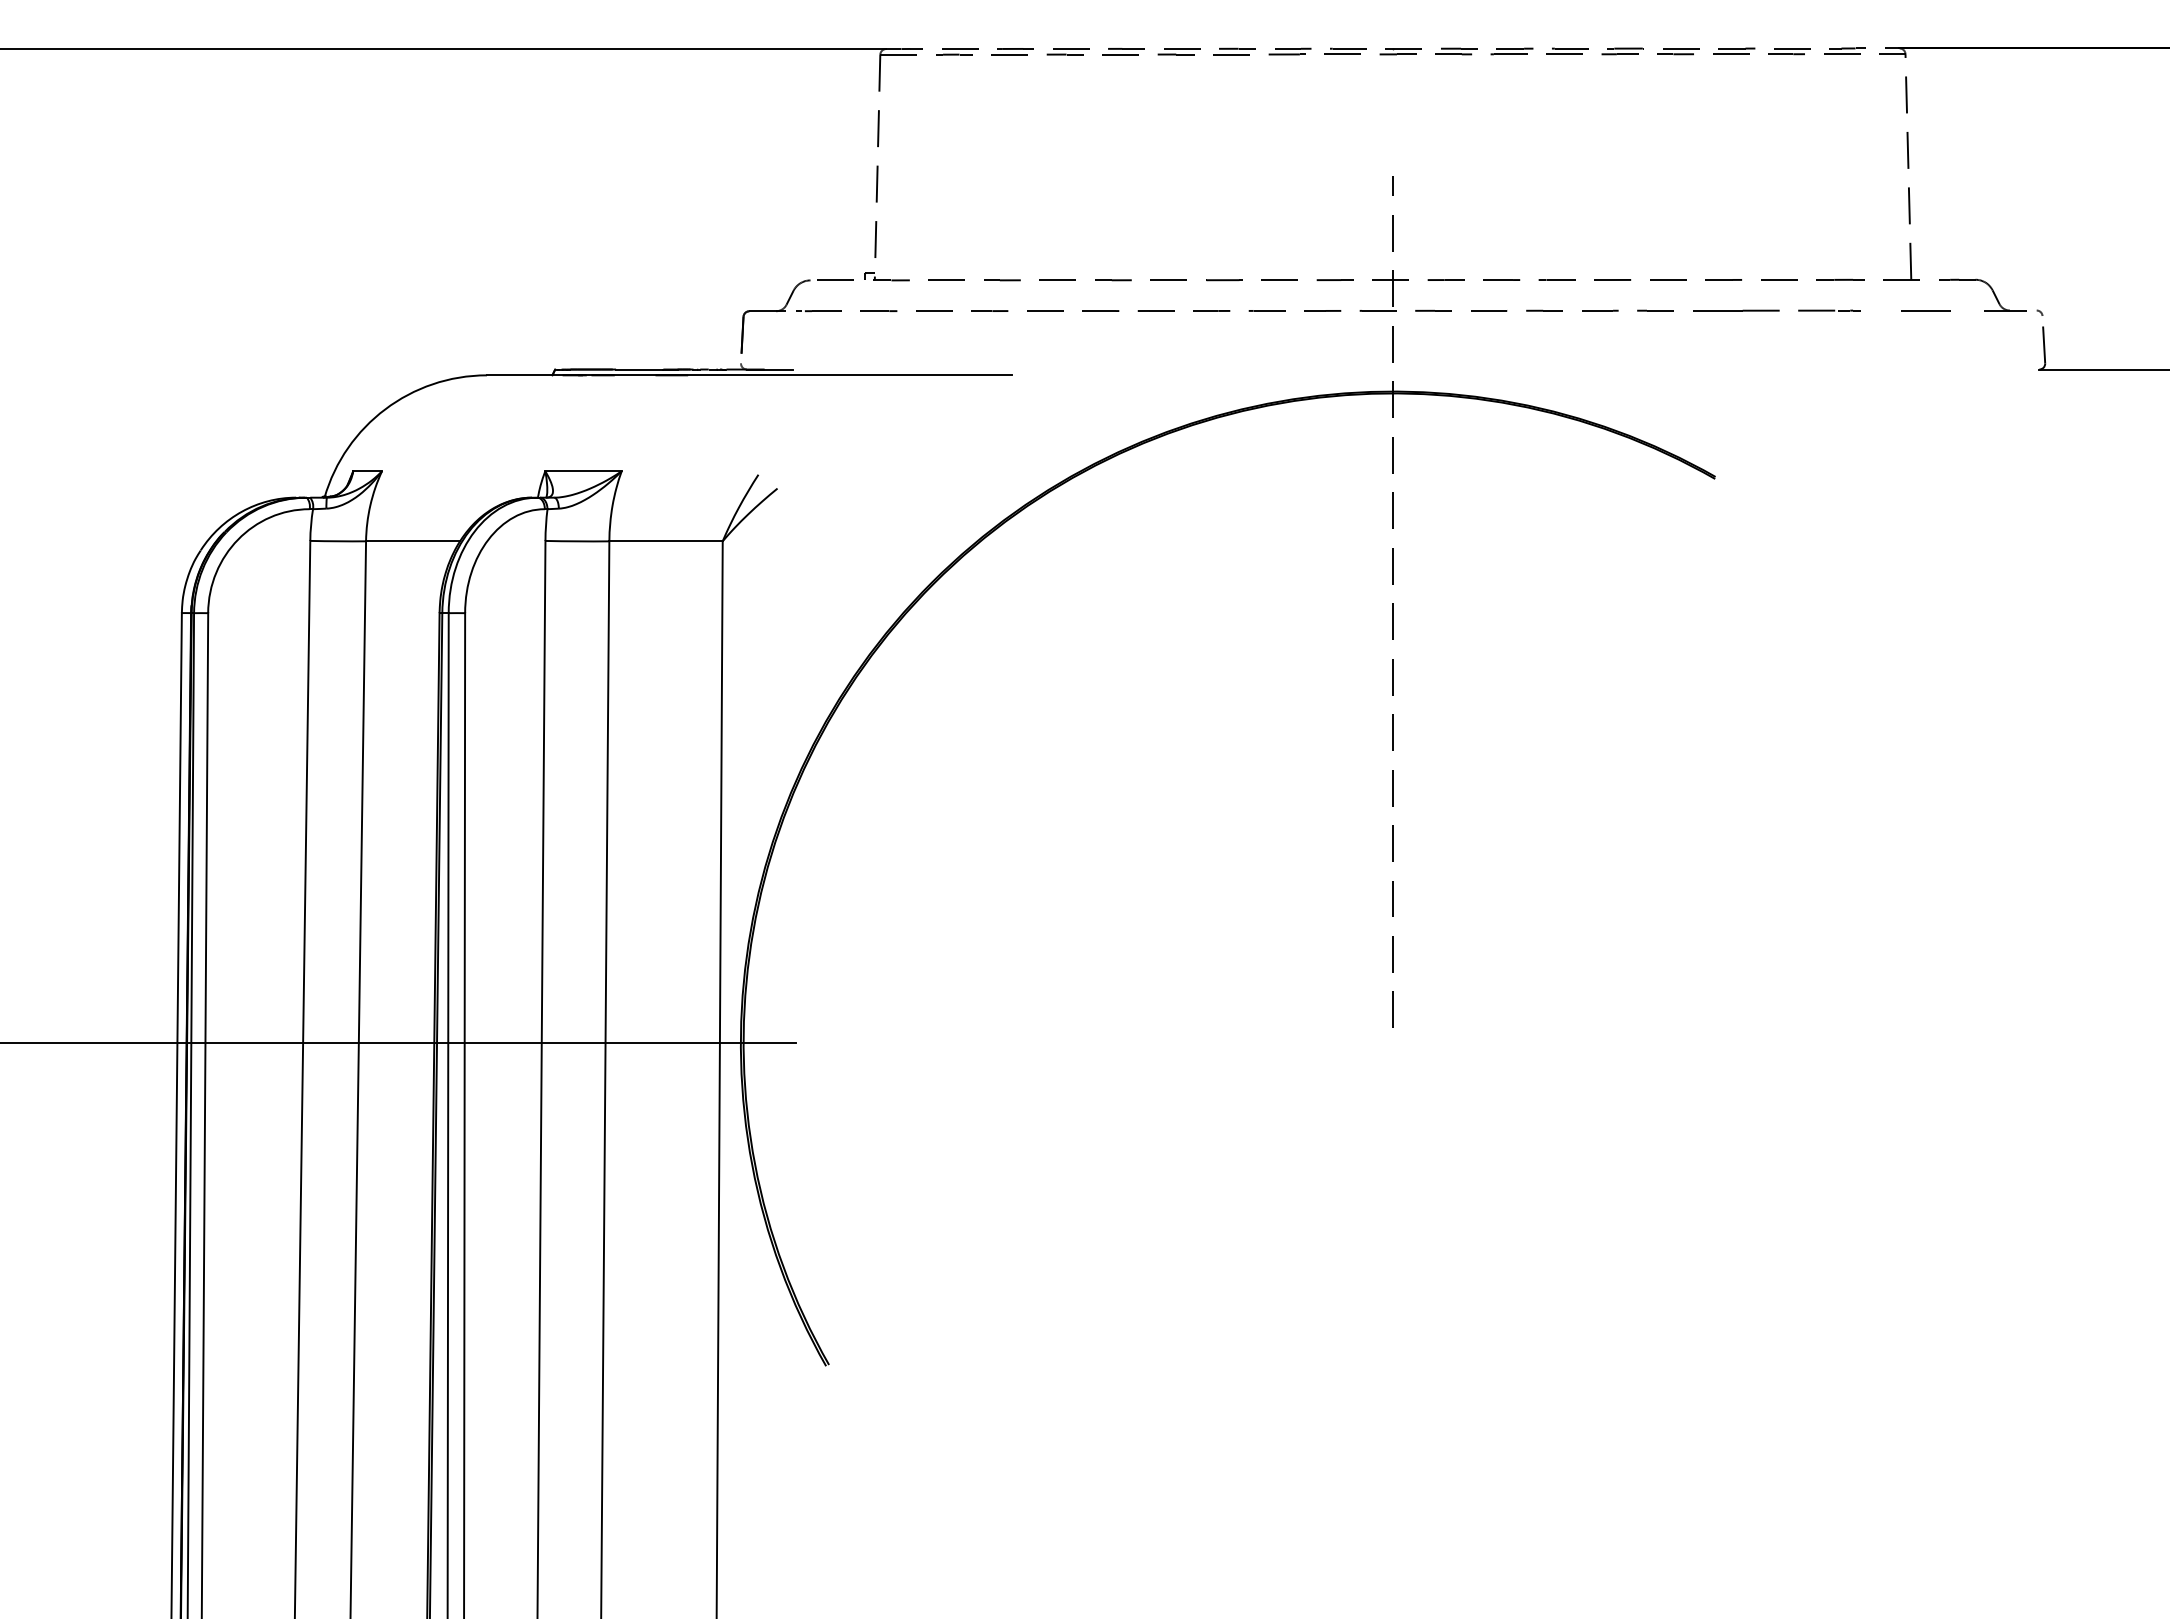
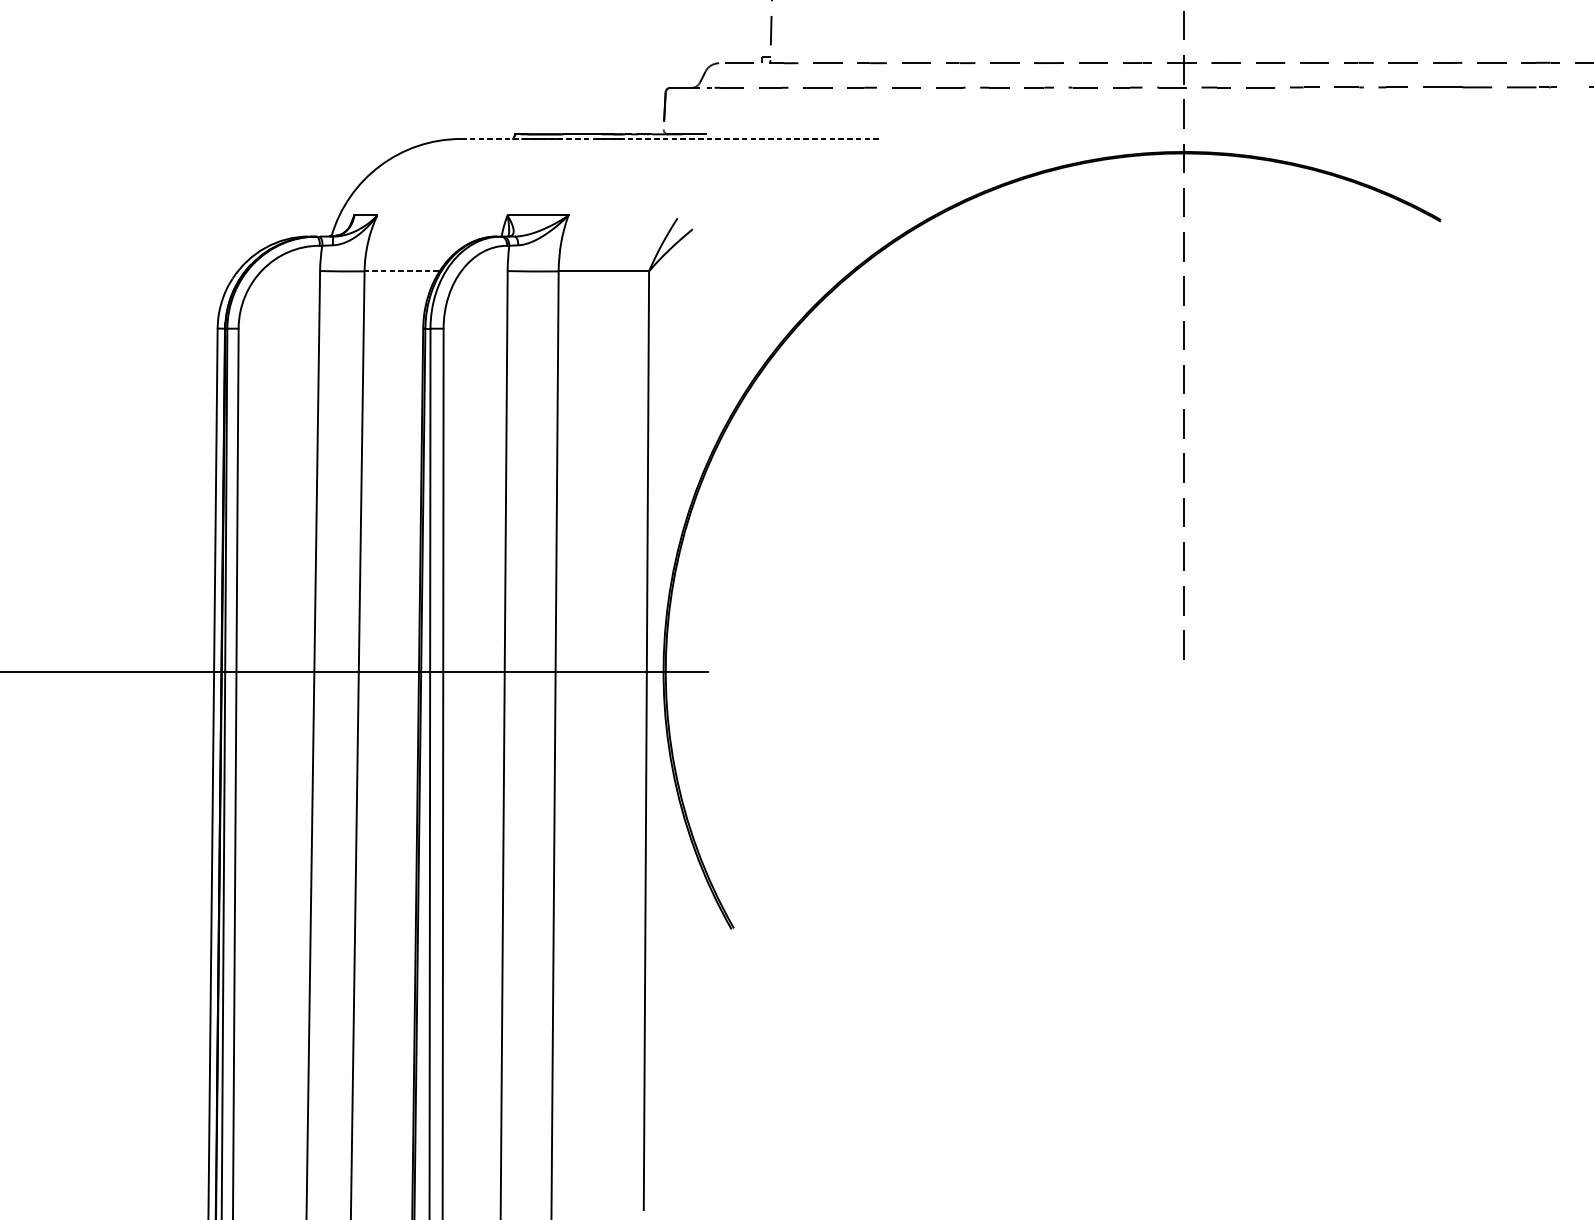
line: (749, 375) -> (670, 139), solid -> dashed
line: (412, 541) -> (401, 271), solid -> dashed

